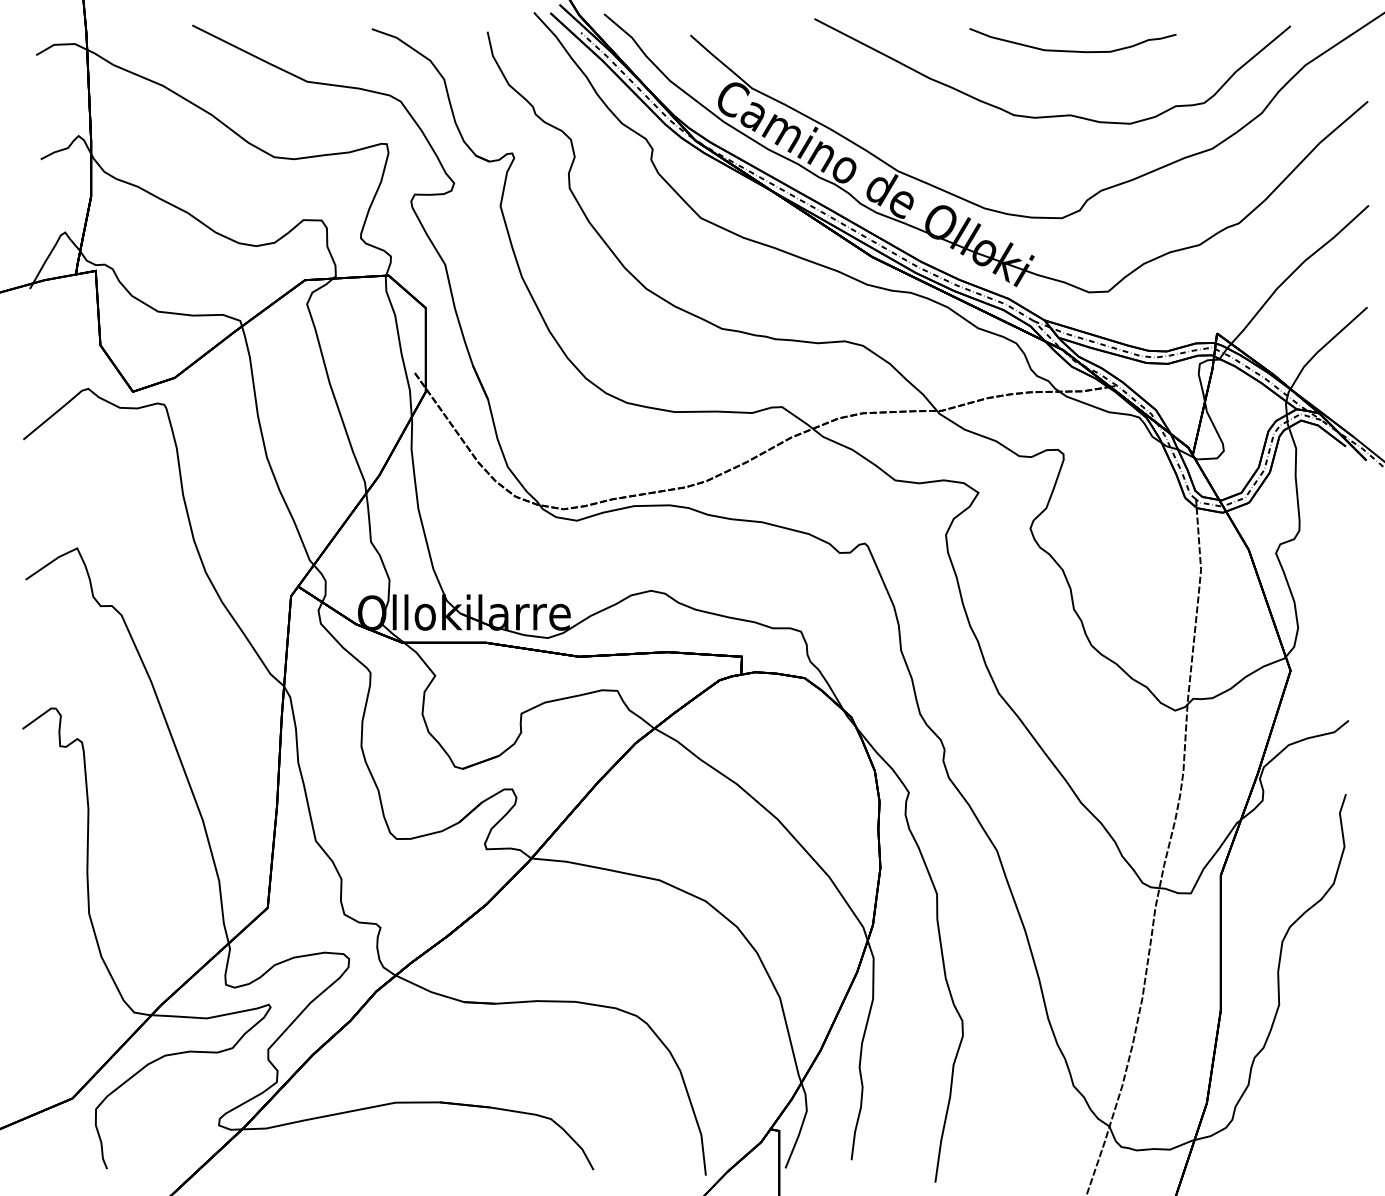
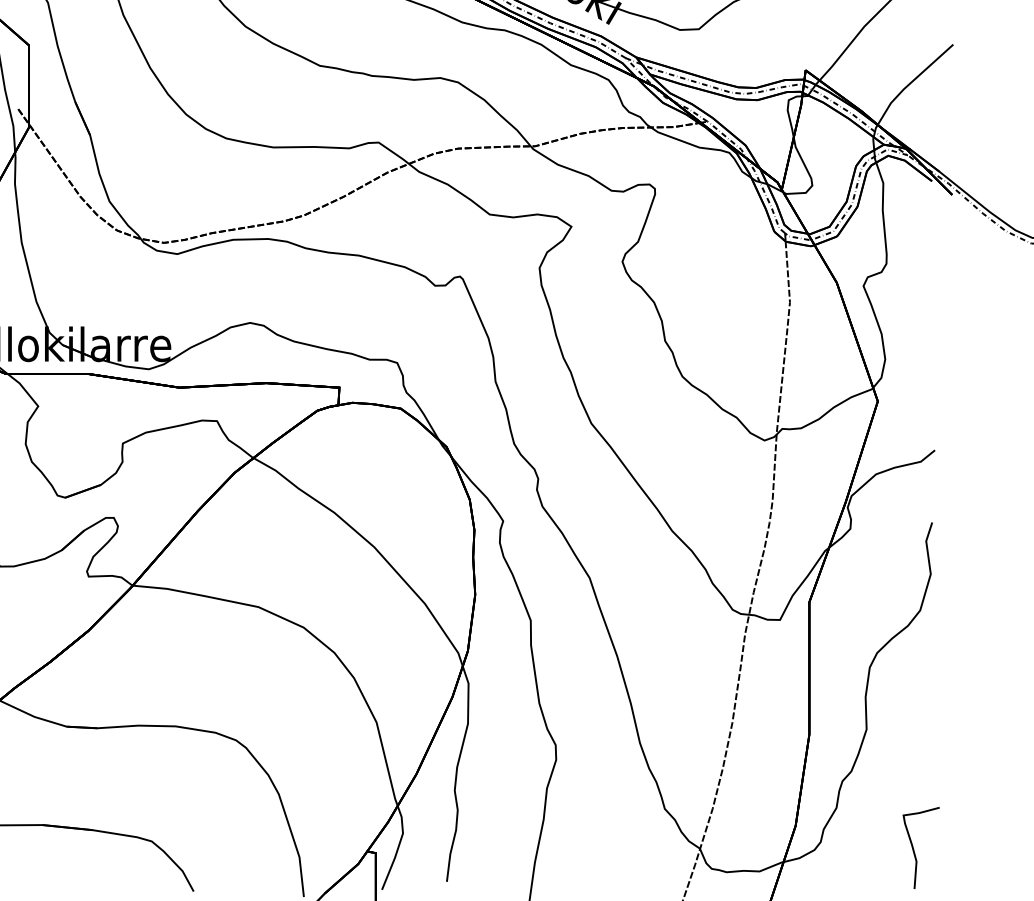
curve: (1327, 1125) -> (914, 847), added

